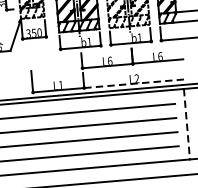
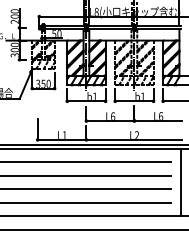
line: (134, 83) -> (134, 139), dashed -> solid
line: (186, 124) -> (180, 182), dashed -> solid

